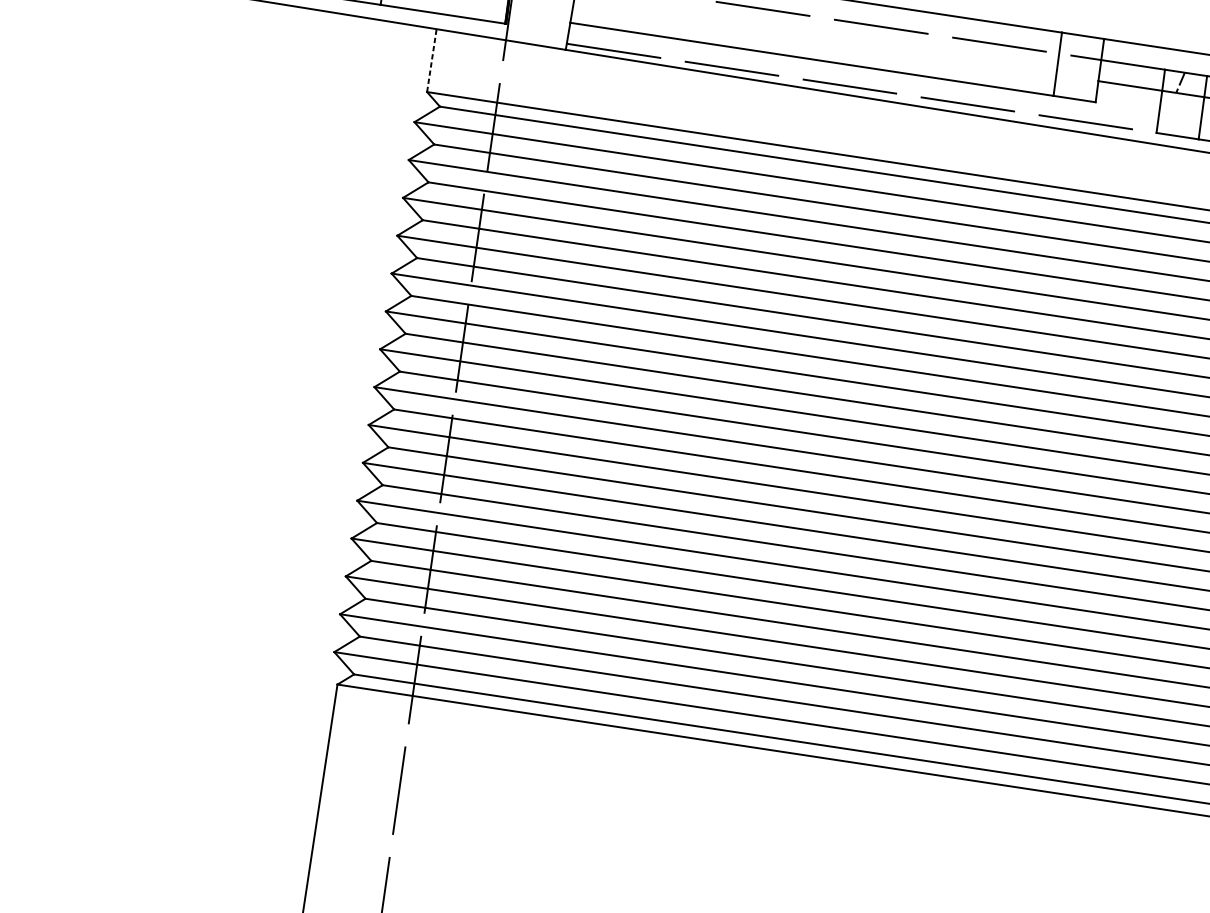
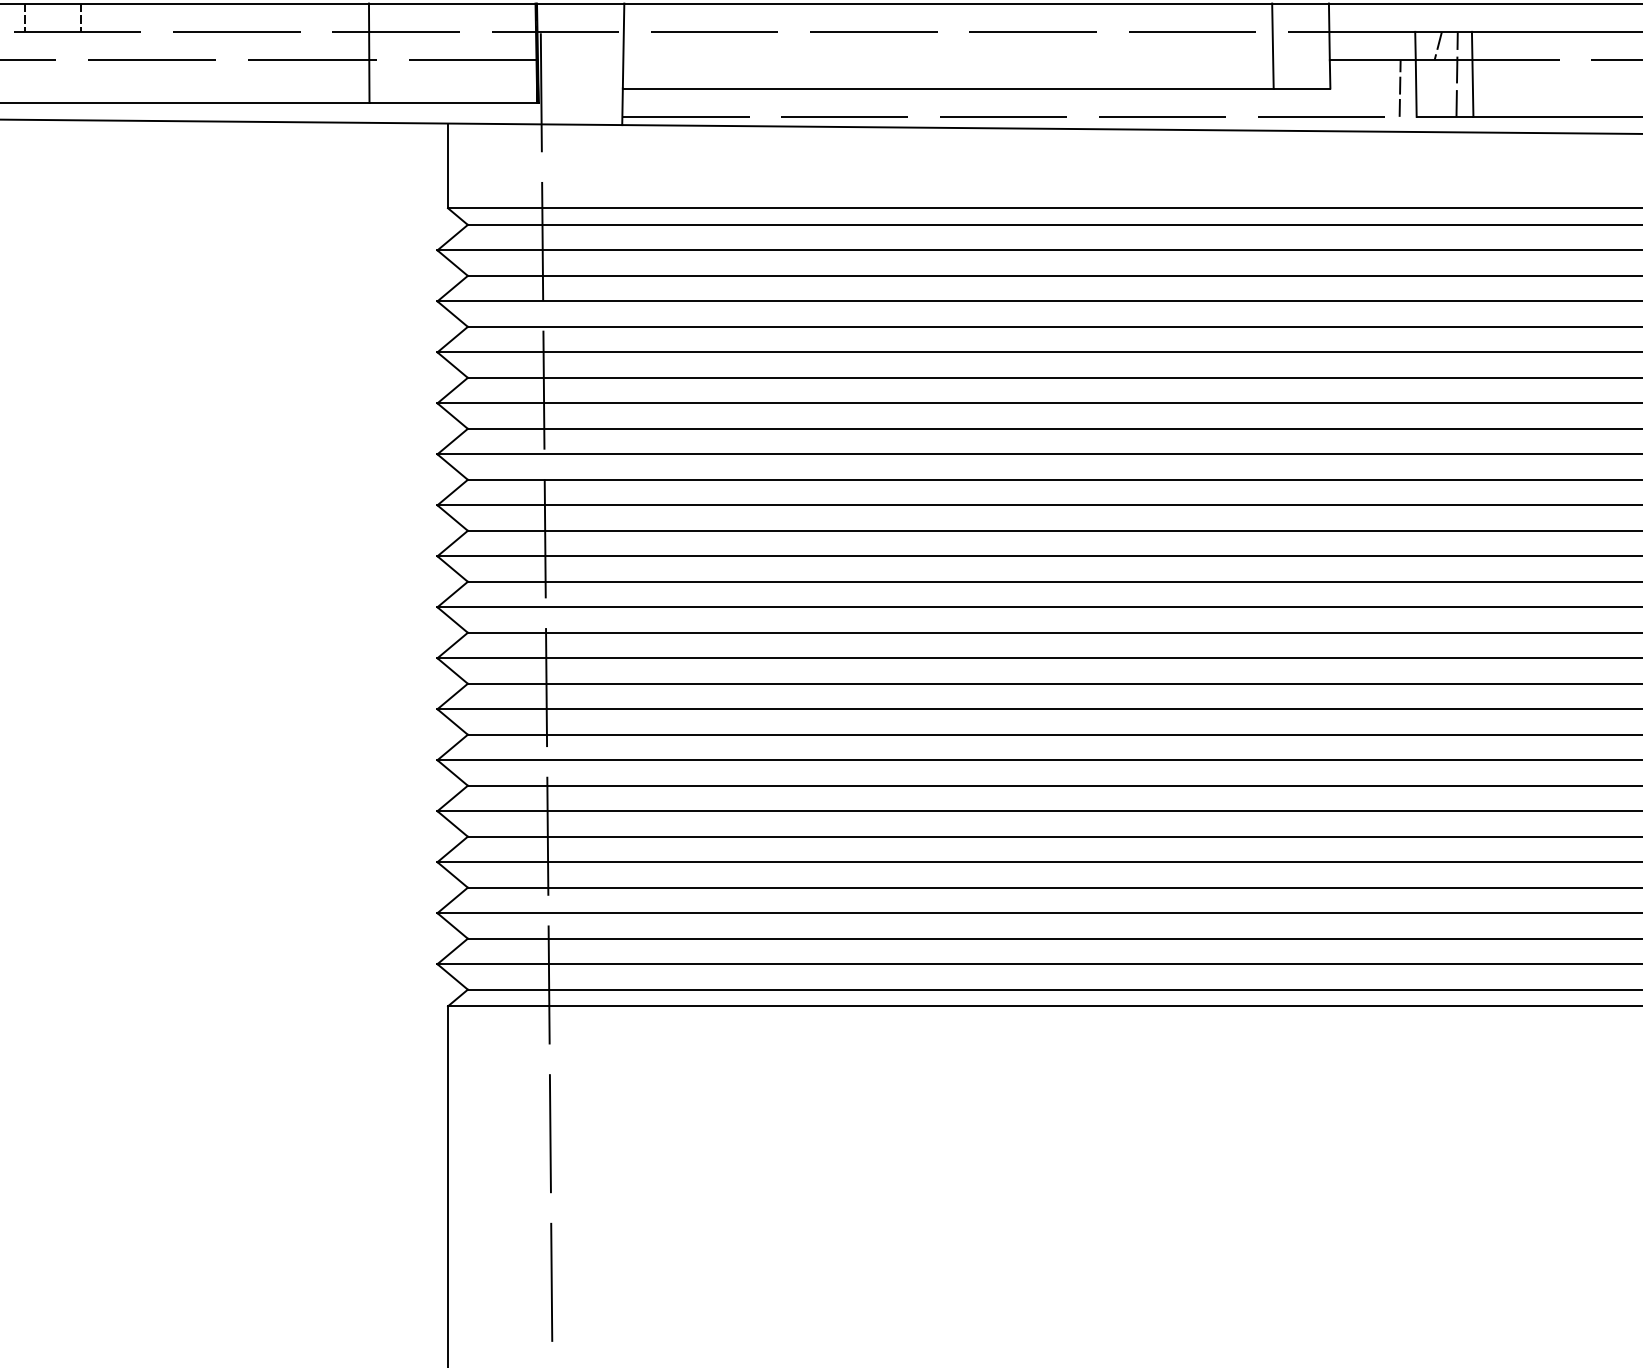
line: (432, 60) -> (448, 165), dashed -> solid
line: (1190, 105) -> (1456, 73), added
line: (1146, 109) -> (1399, 88), added

